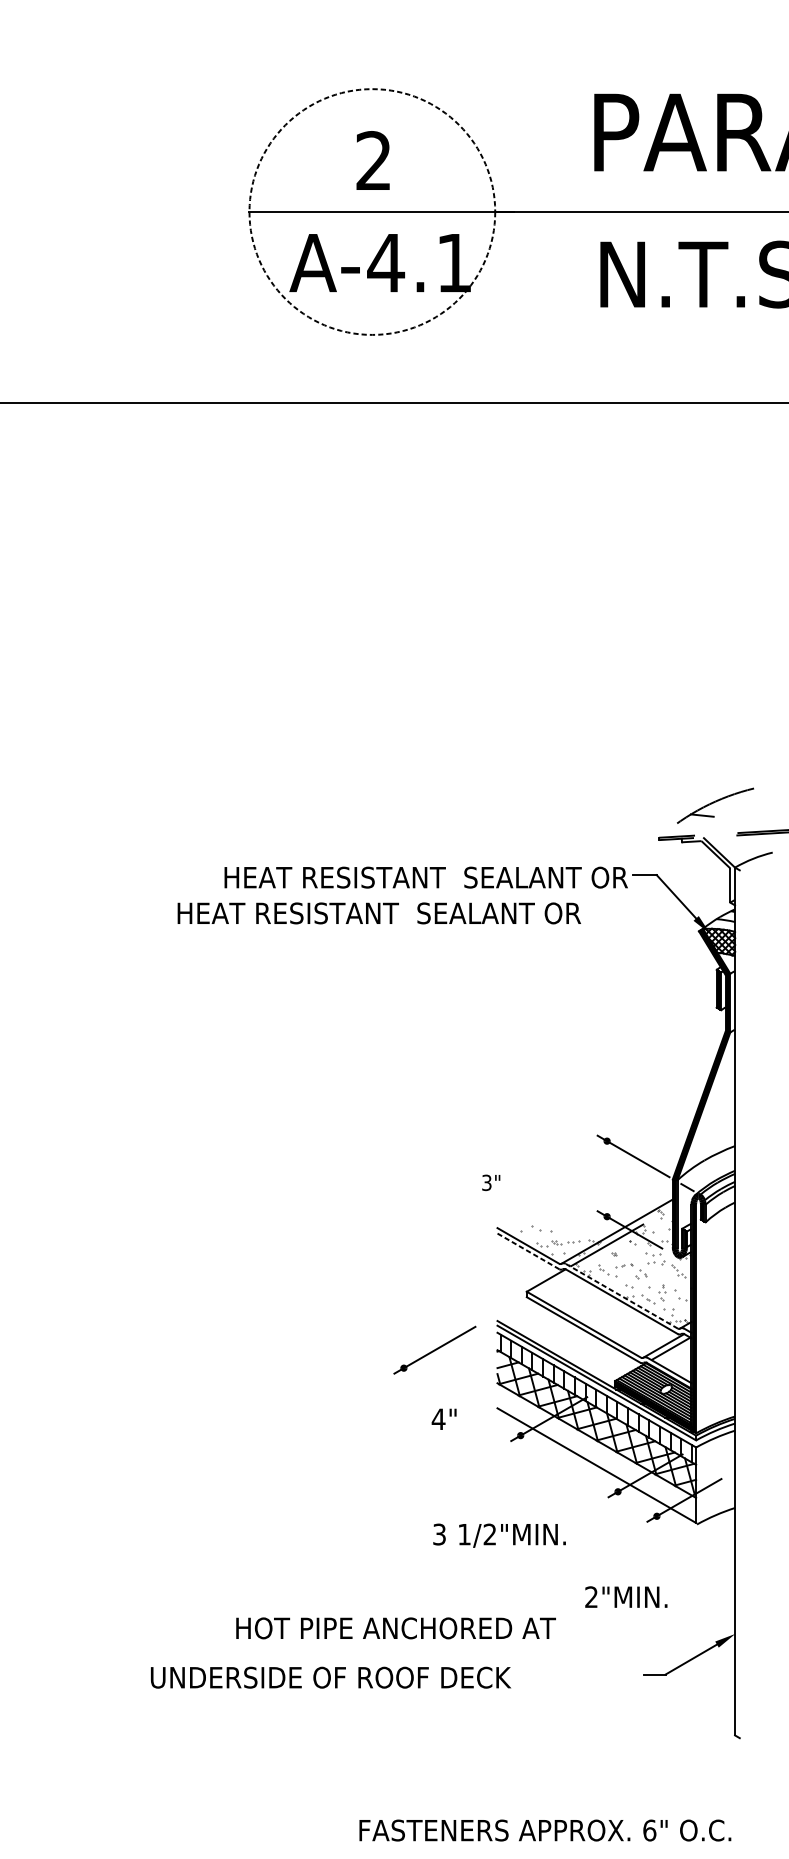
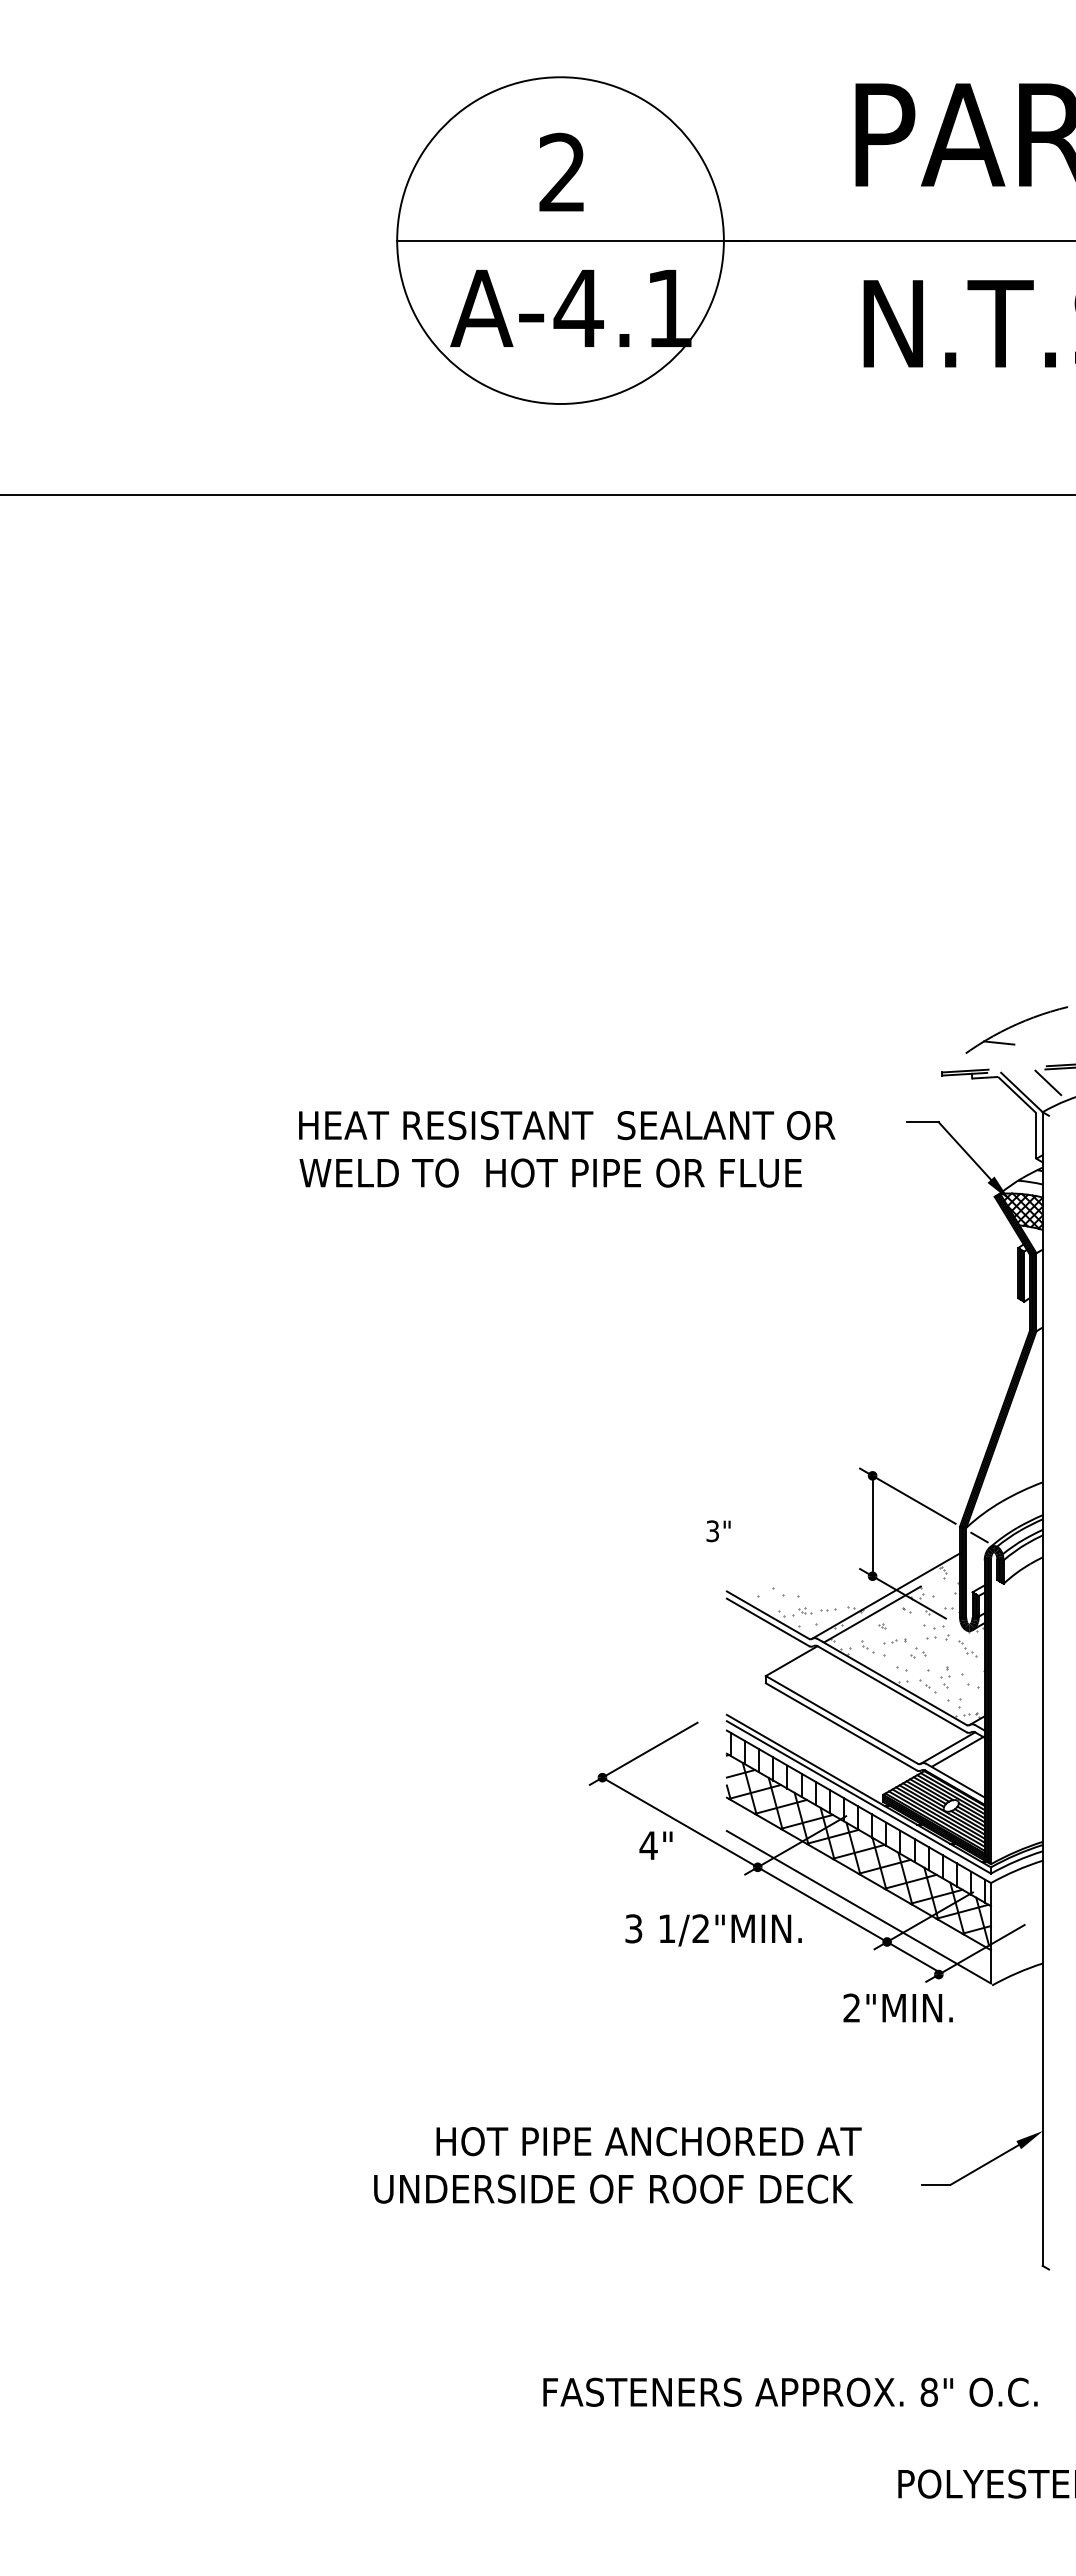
circle: (372, 211) -> (560, 240), dashed -> solid
line: (738, 845) -> (1047, 1082), added
text: (426, 877) -> (567, 1125), moved
text: (378, 912) -> (568, 1172), HEAT RESISTANT  SEALANT OR -> WELD TO  HOT PIPE OR FLUE
line: (607, 1178) -> (872, 1525), added
line: (528, 1251) -> (768, 1622), dashed -> solid
line: (621, 1295) -> (891, 1681), dashed -> solid
line: (531, 1441) -> (771, 1875), added
text: (499, 1535) -> (713, 1930), moved
text: (625, 1596) -> (897, 2007), moved
text: (395, 1628) -> (648, 2141), moved
text: (330, 1677) -> (613, 2188), moved
text: (649, 1829) -> (929, 2391), 6" -> 8"

